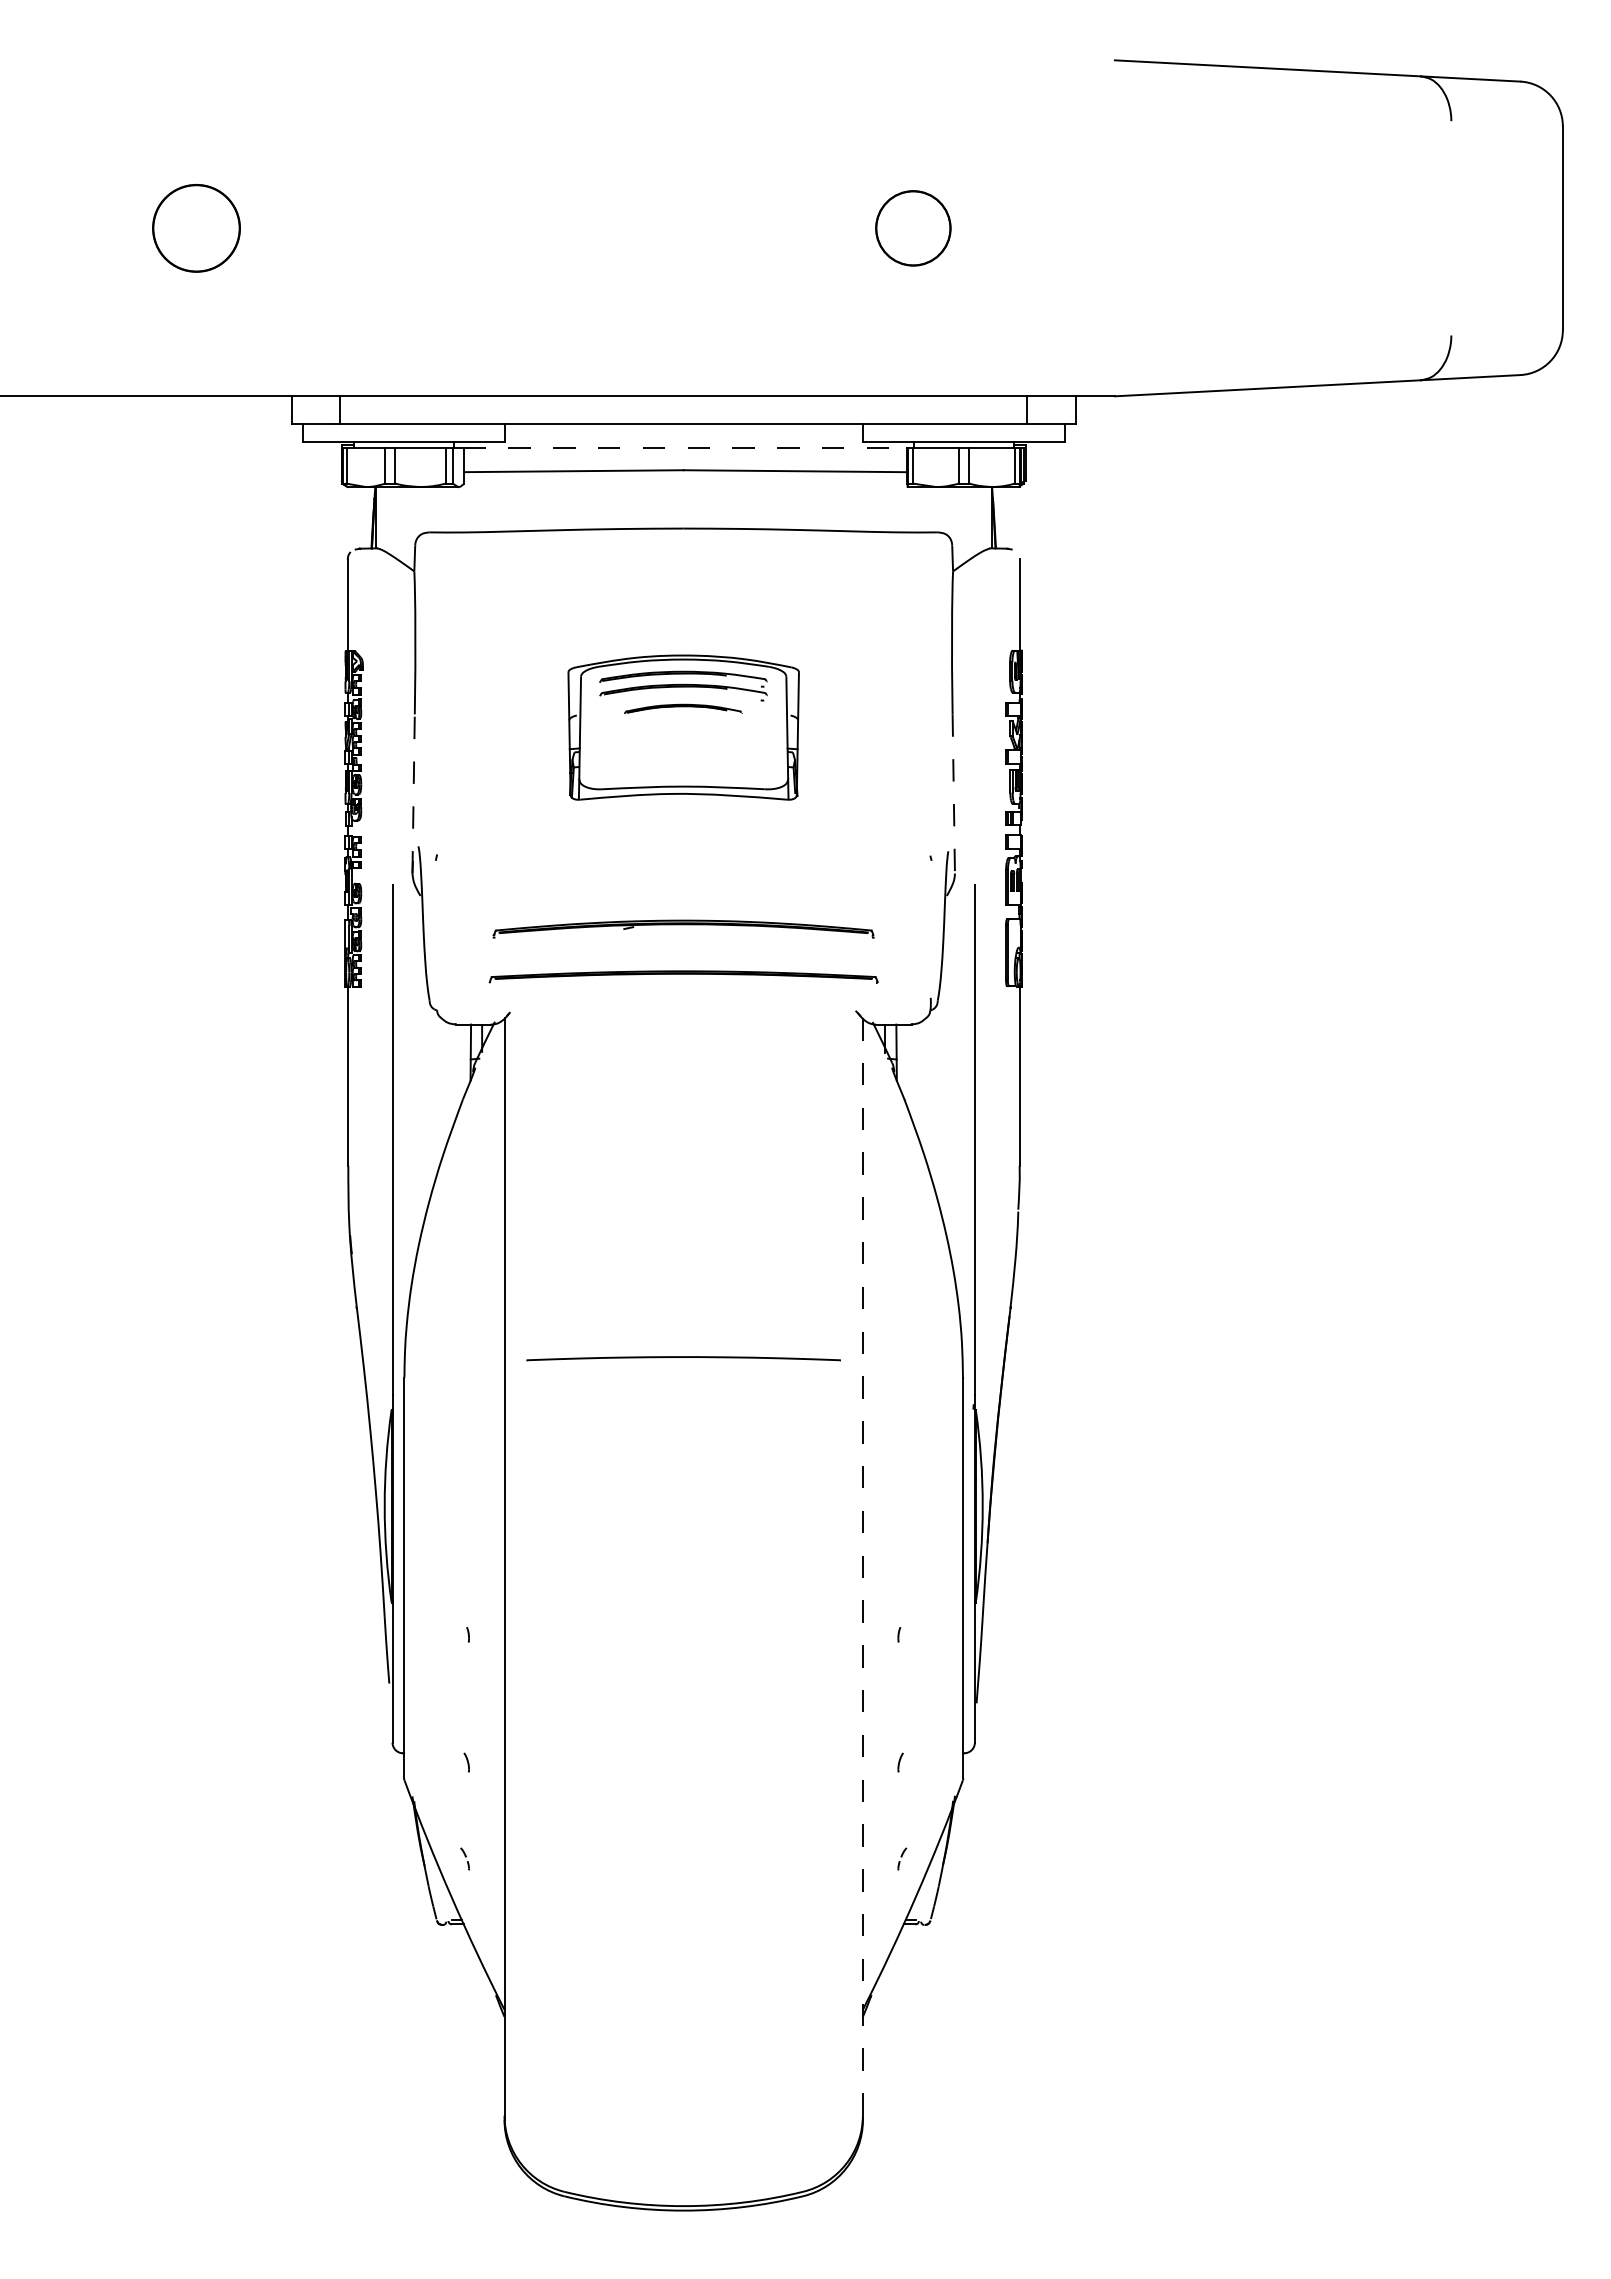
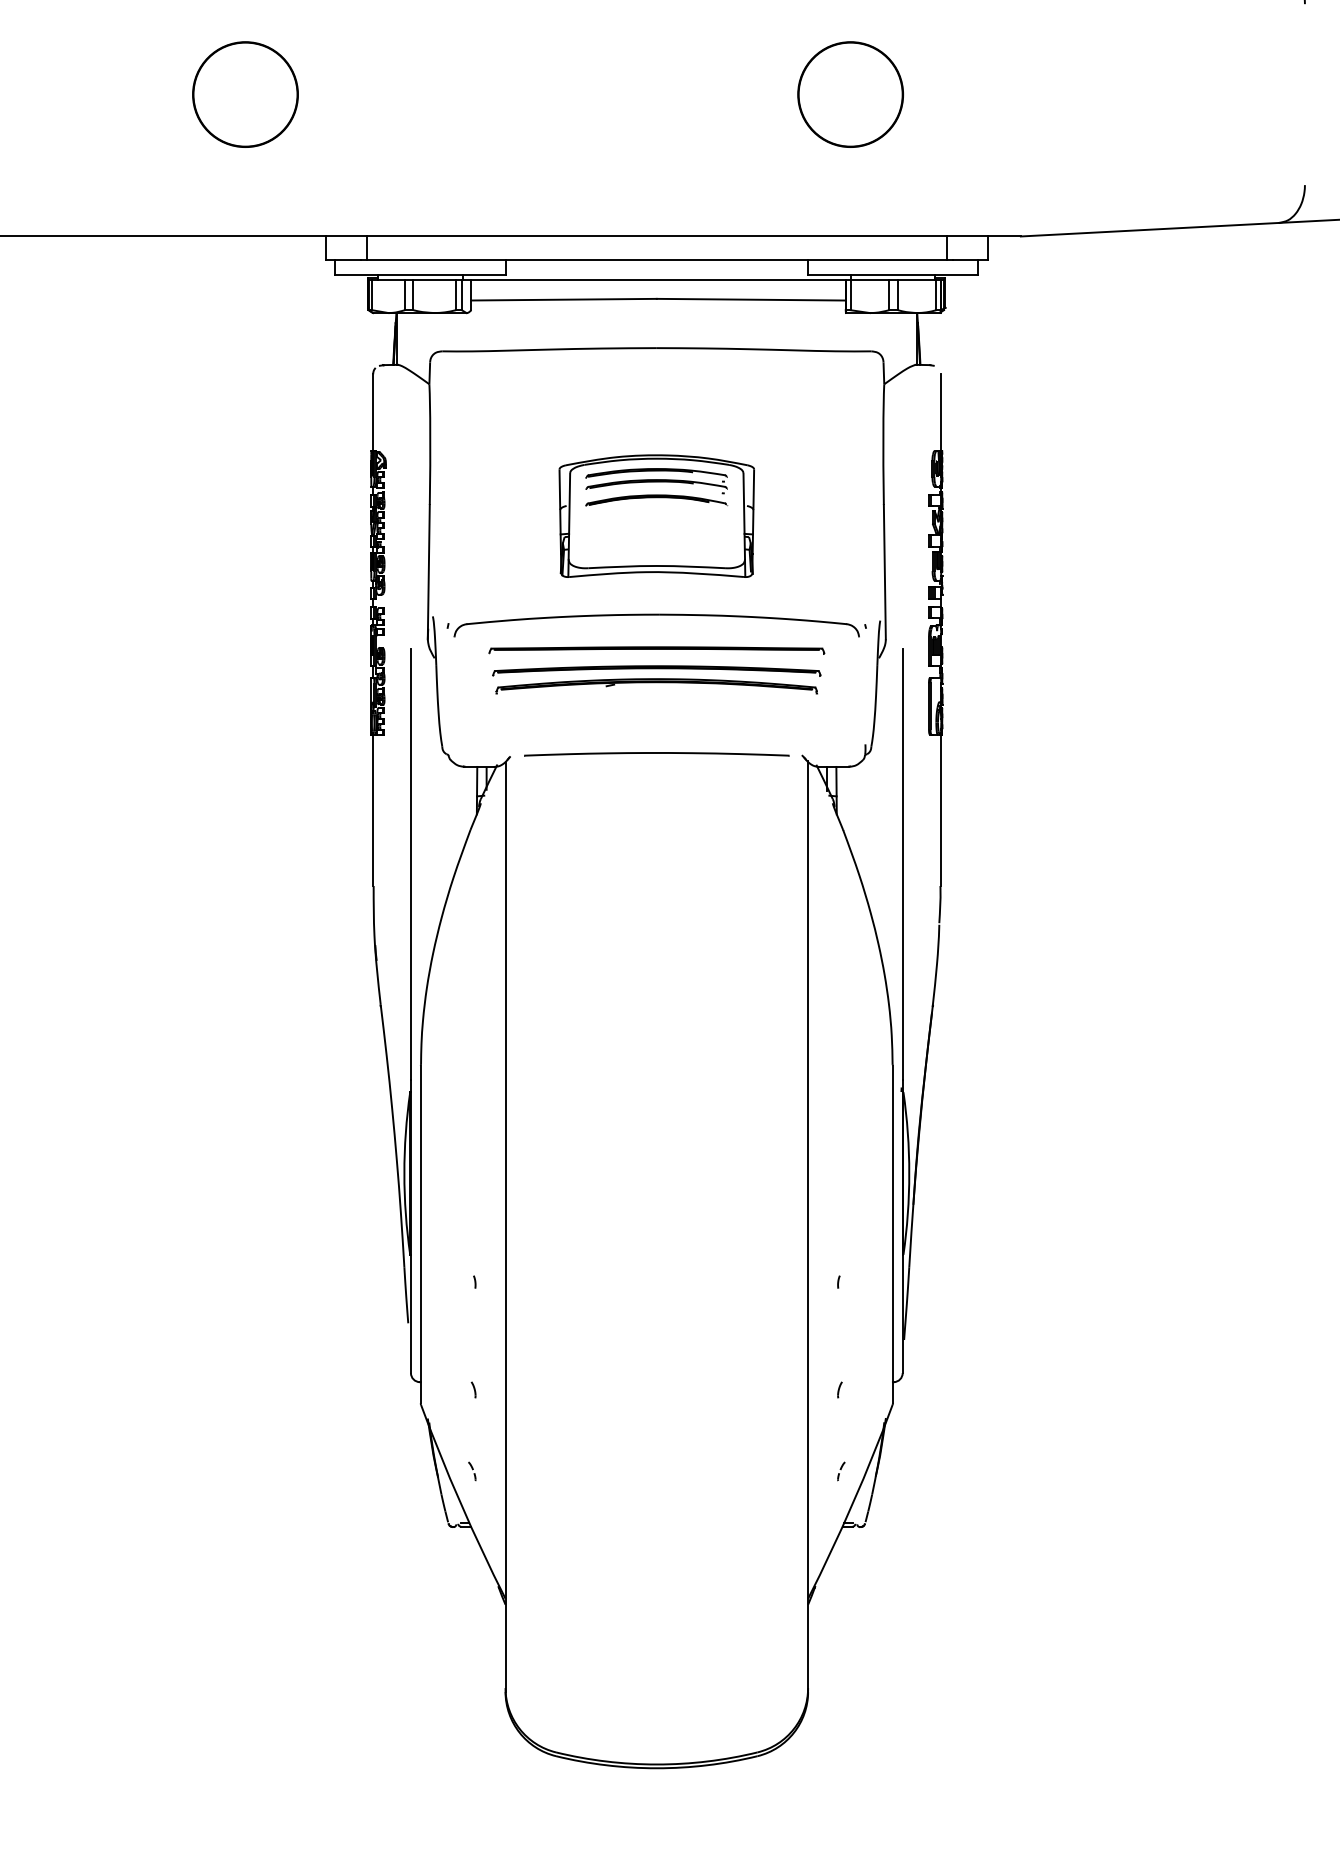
circle: (196, 228) -> (245, 94), size x1.43
circle: (913, 228) -> (850, 94), size x1.67
line: (686, 447) -> (659, 279), dashed -> solid
part: (683, 708) -> (656, 500), size x1.43
line: (413, 793) -> (428, 571), dashed -> solid
line: (953, 793) -> (884, 571), dashed -> solid
part: (683, 845) -> (656, 615), added
part: (683, 886) -> (656, 650), added
part: (683, 976) -> (656, 670), moved
part: (683, 1358) -> (656, 754), moved
line: (862, 1566) -> (807, 1224), dashed -> solid

